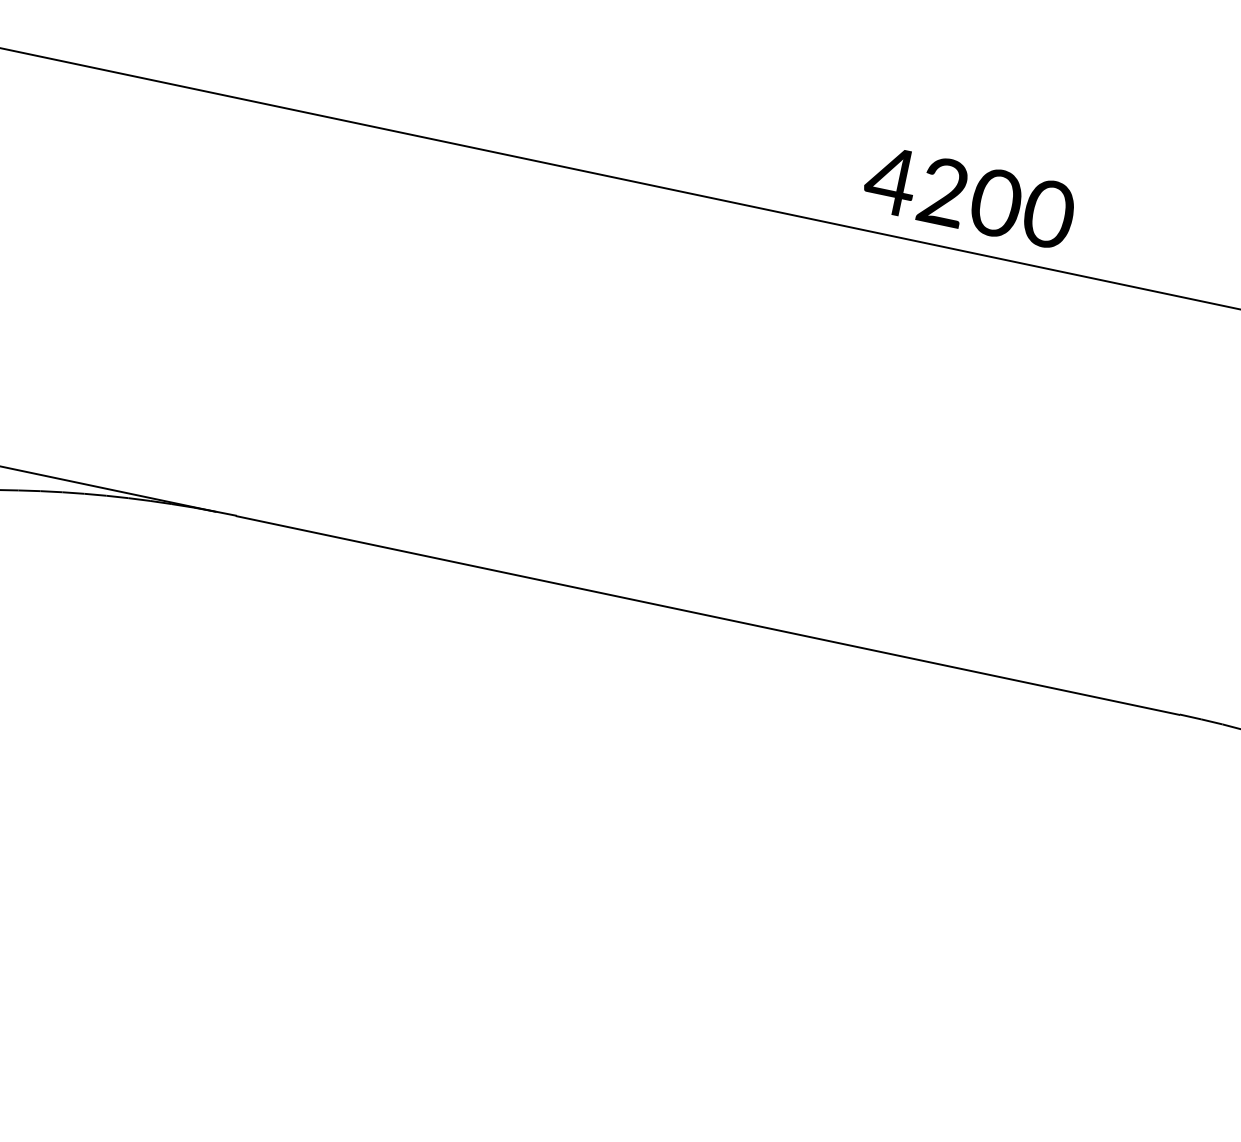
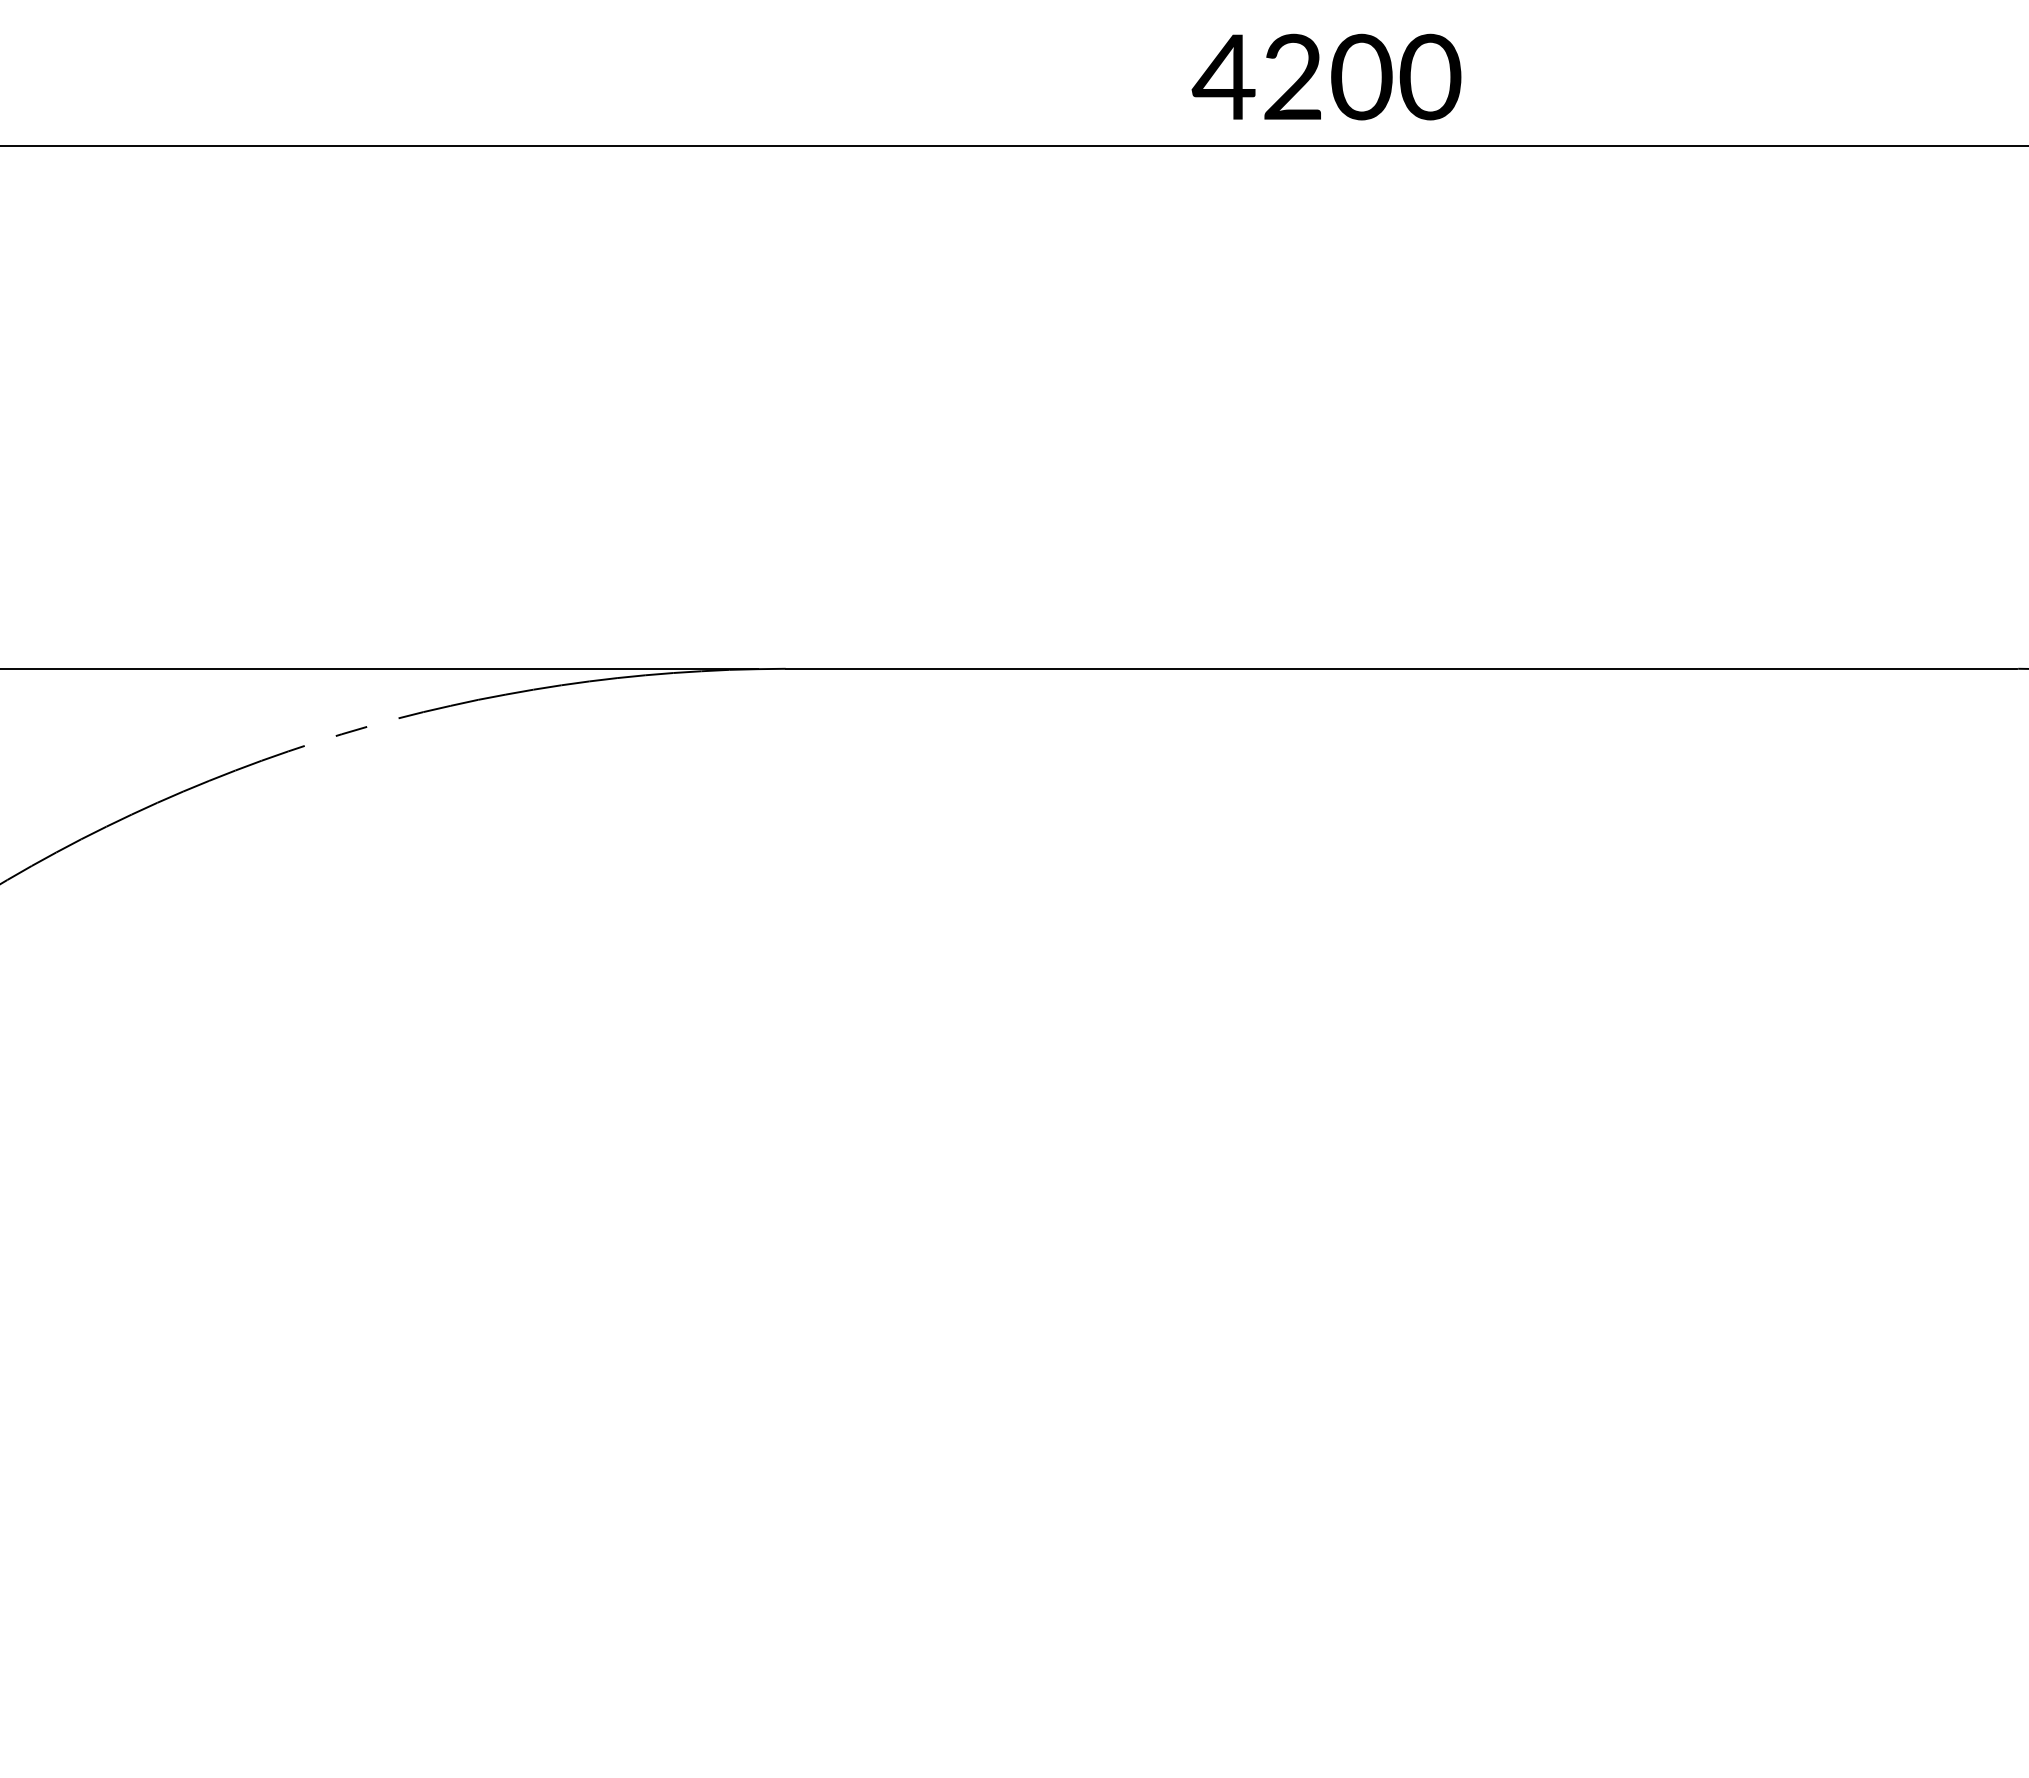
text: (969, 196) -> (1326, 76), moved

